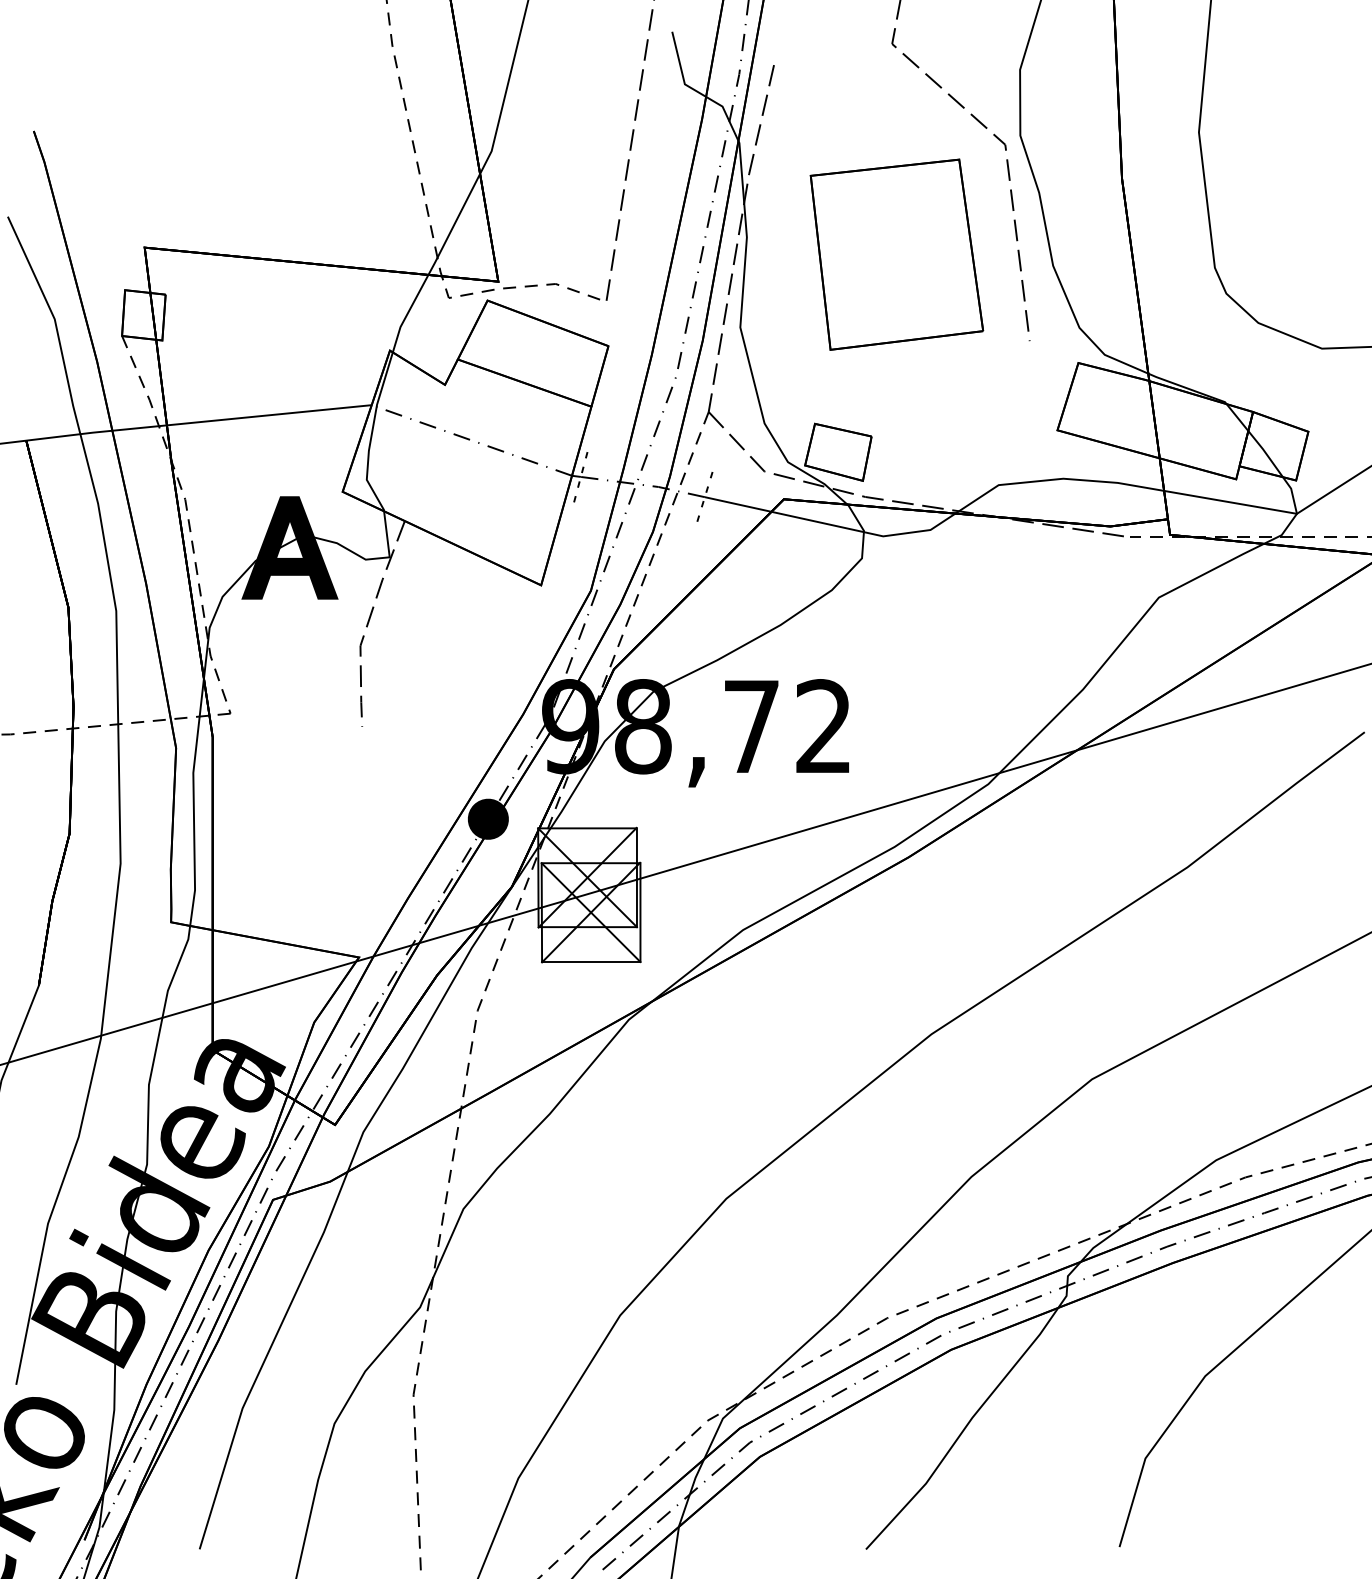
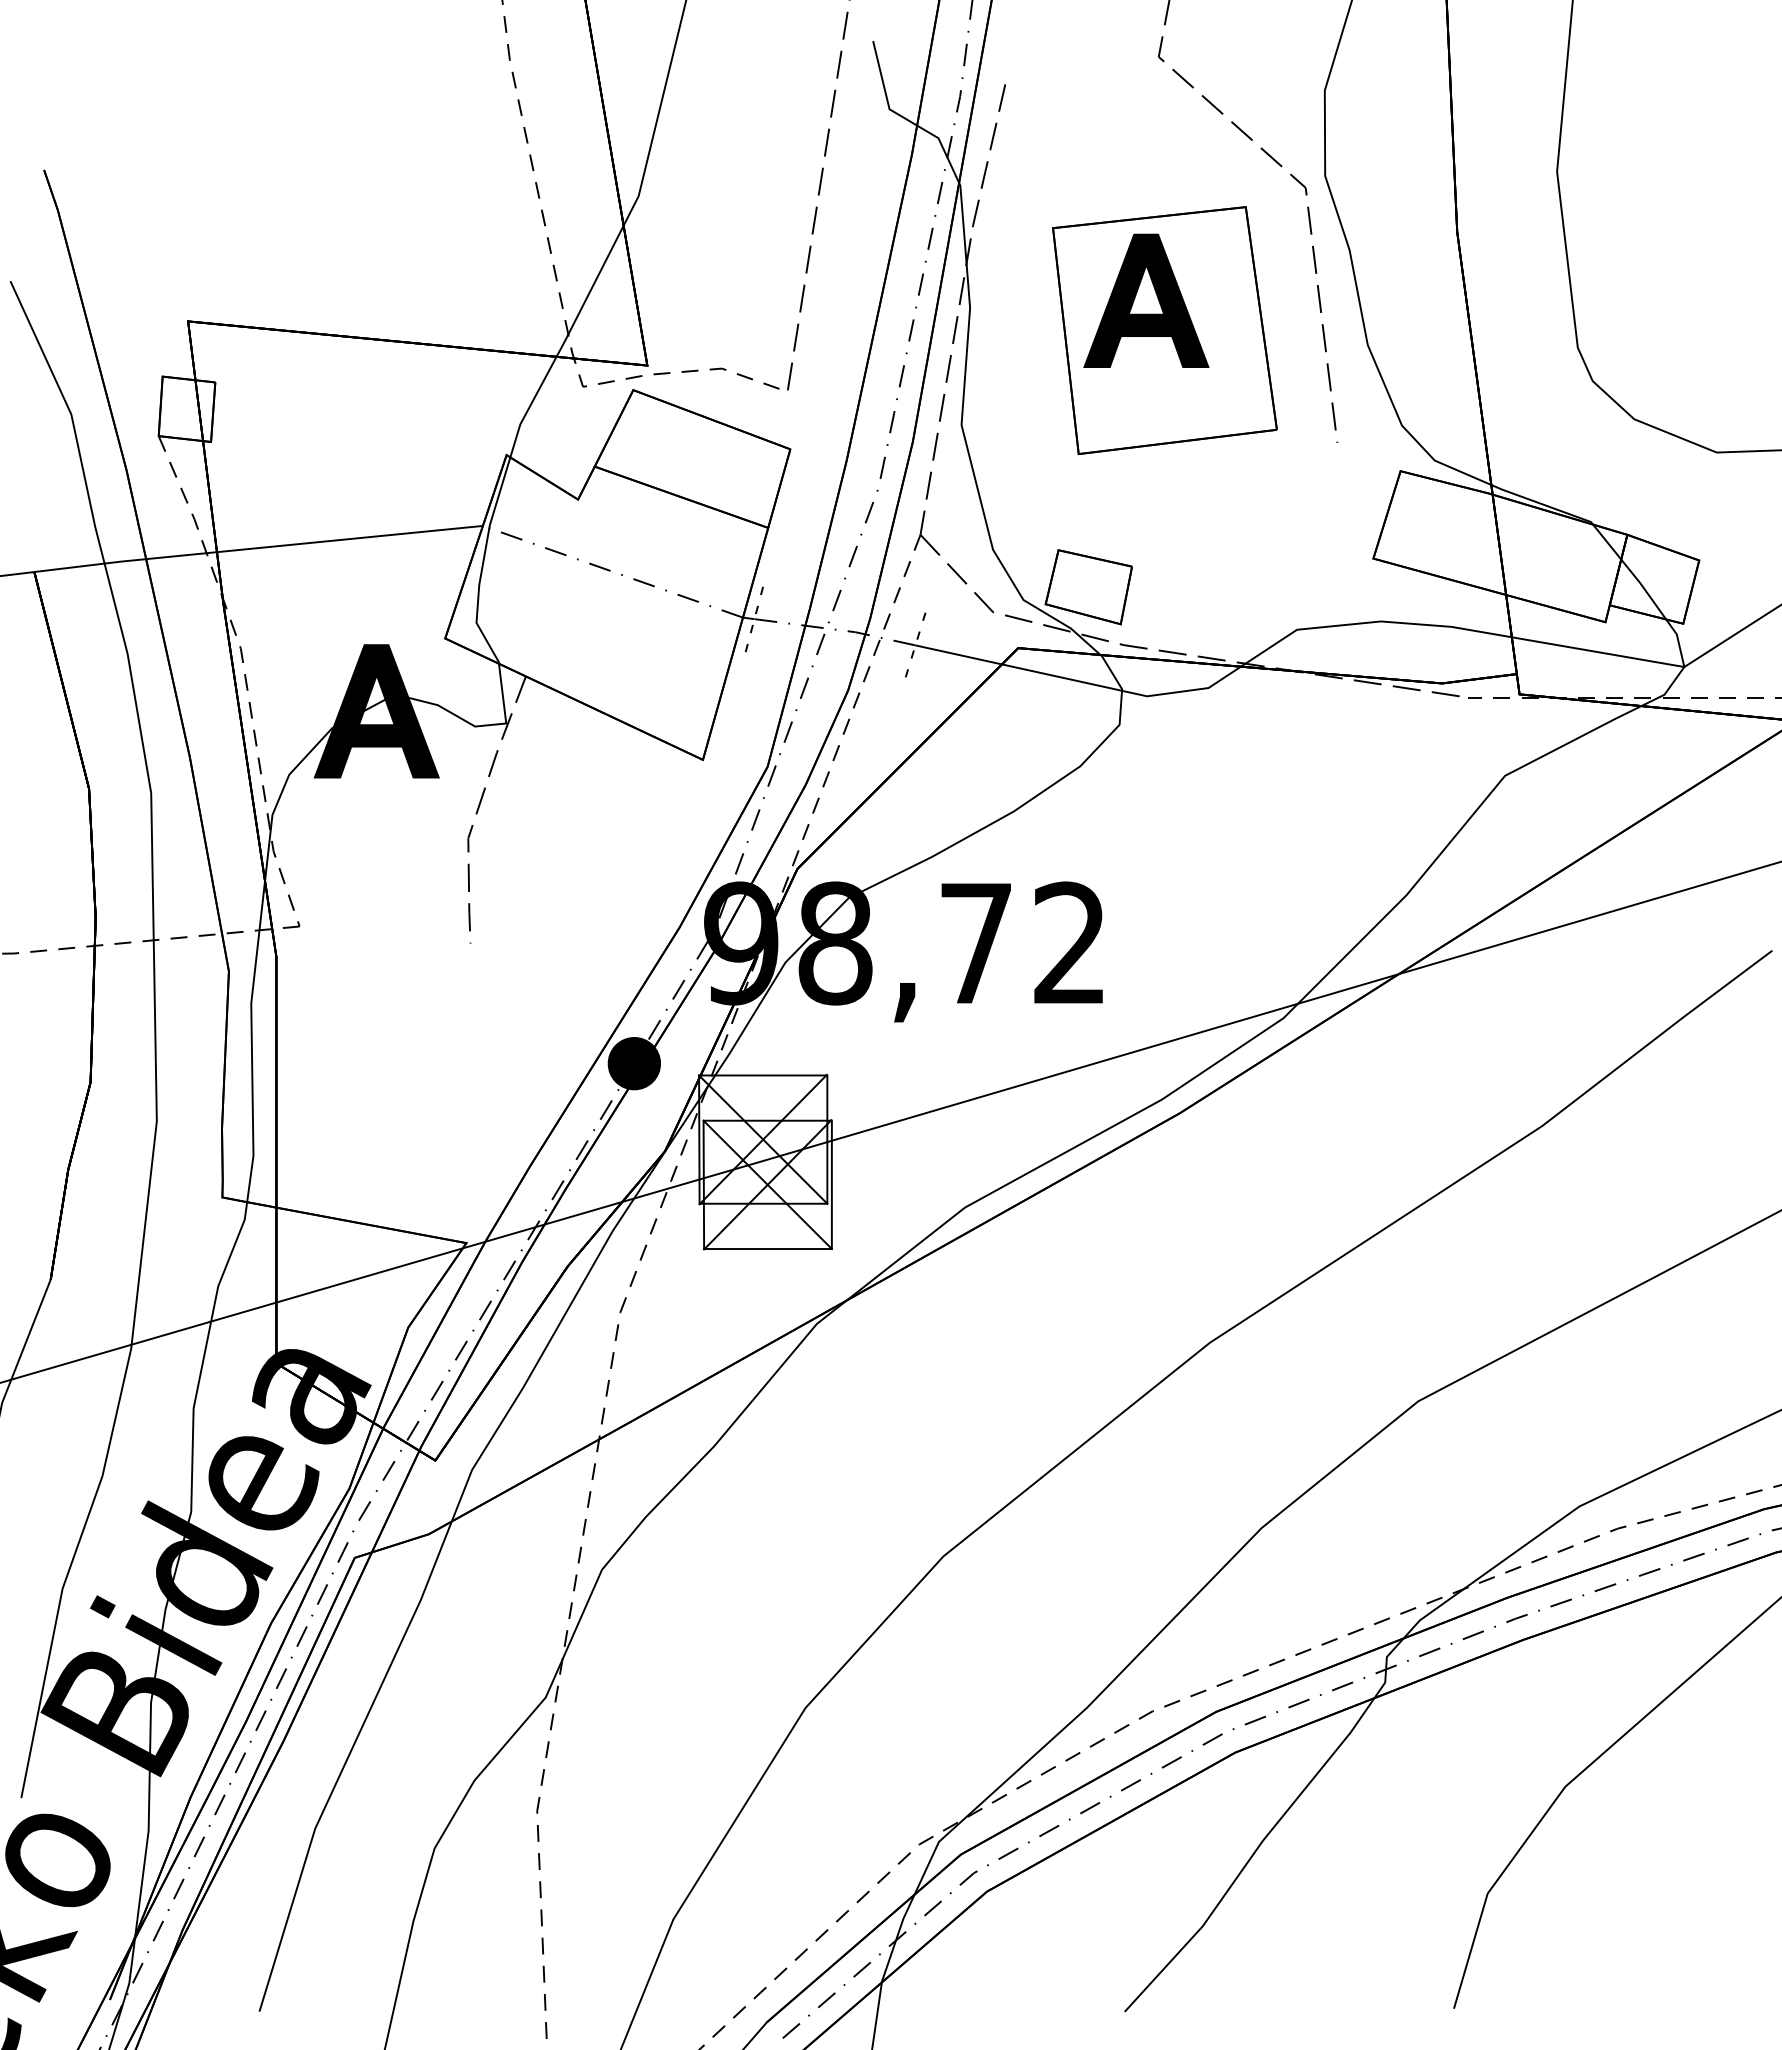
part: (882, 231) -> (1146, 300), added

